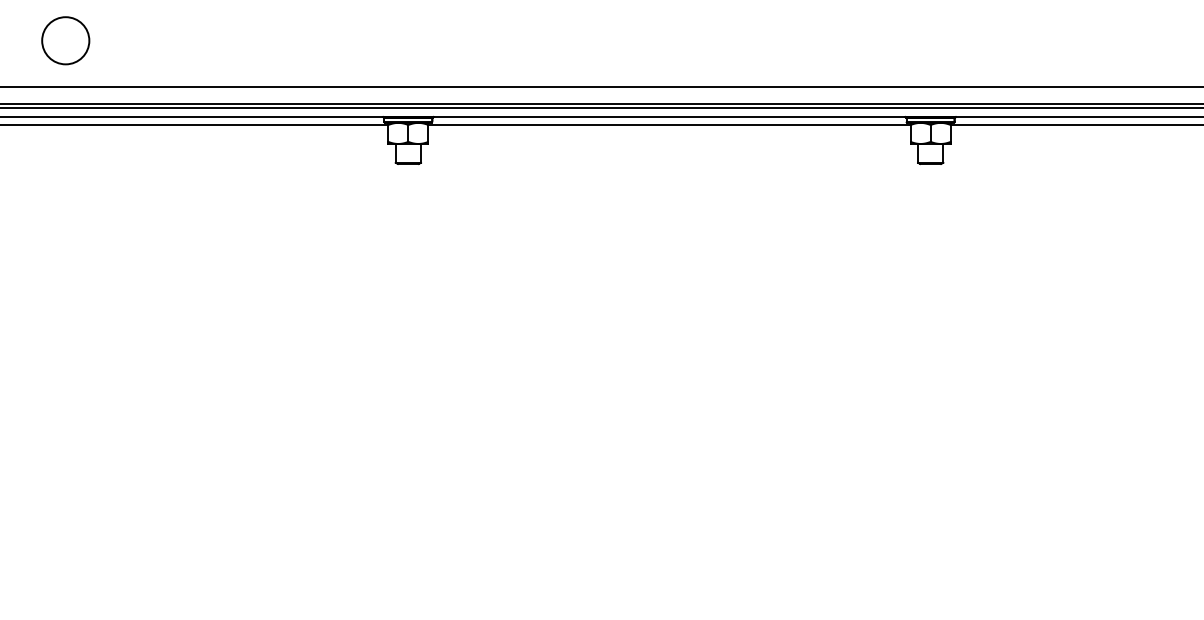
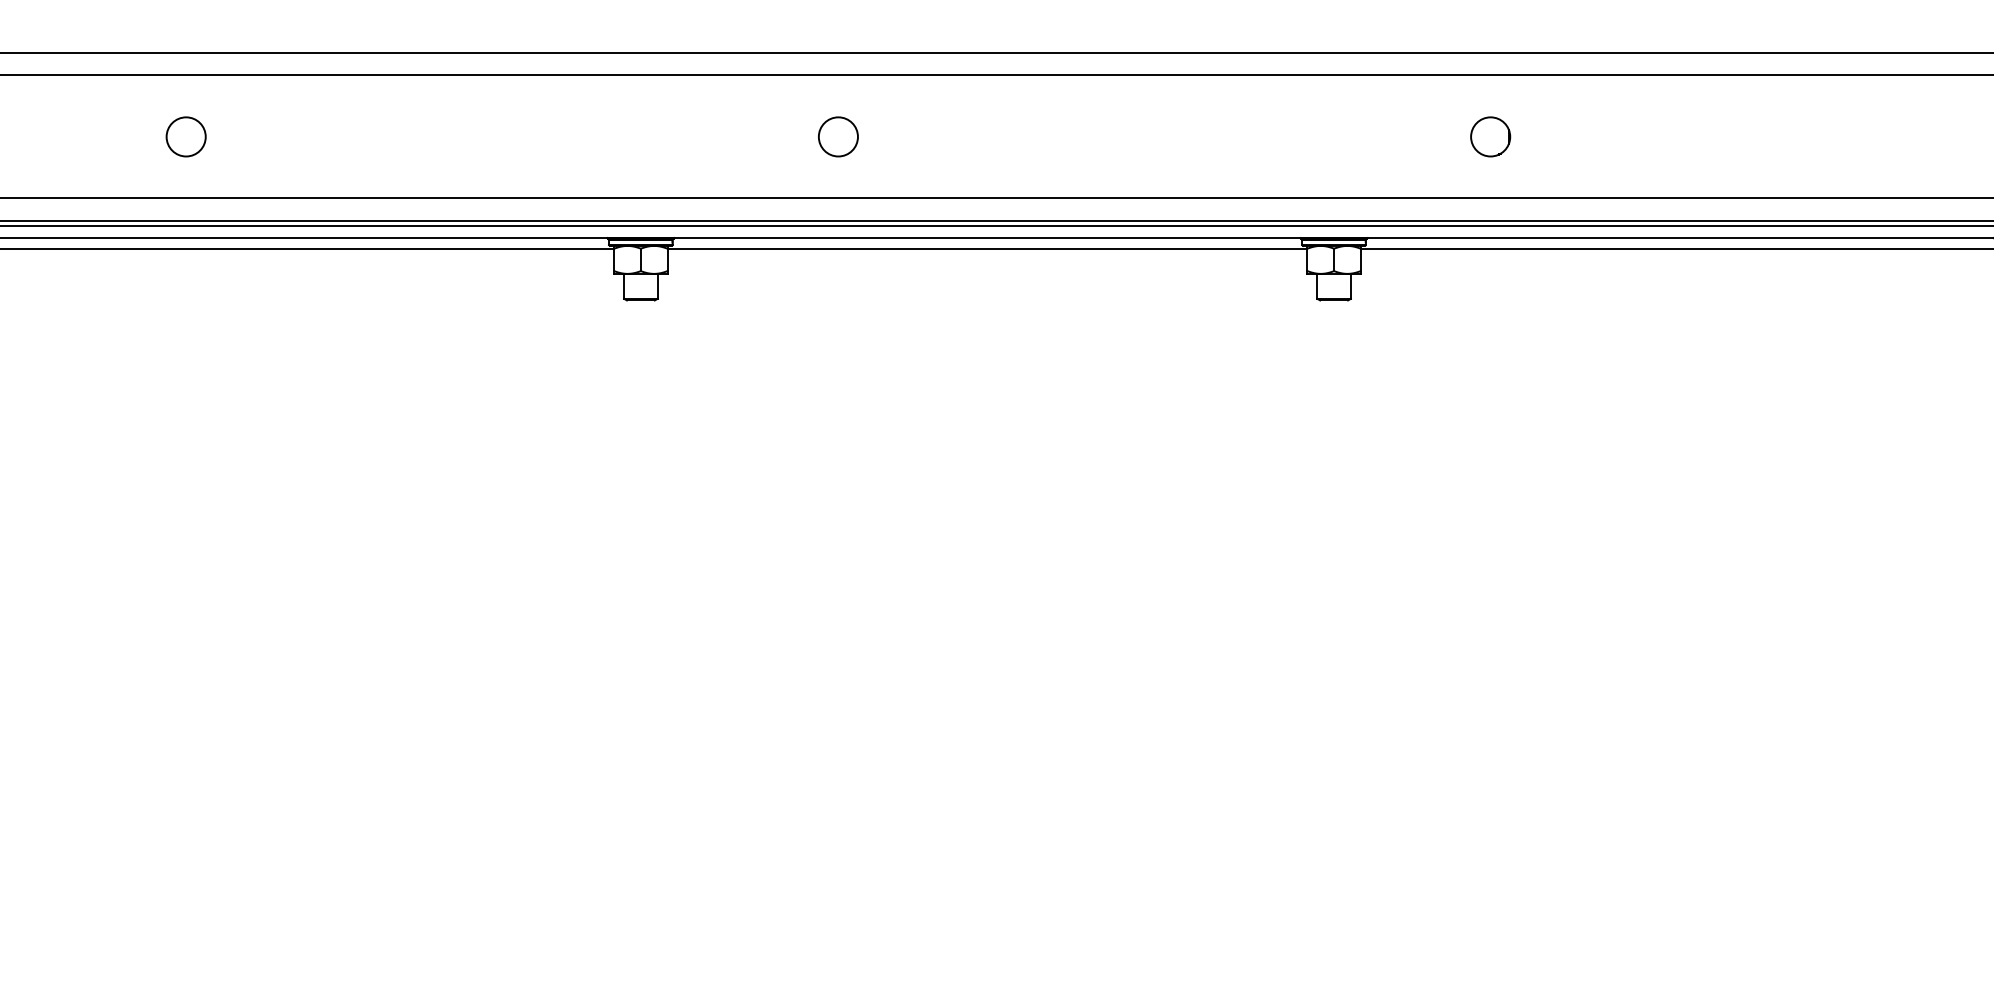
circle: (65, 40) -> (185, 136), size x0.62
circle: (557, 40) -> (838, 136), added
circle: (1048, 40) -> (1490, 136), added

